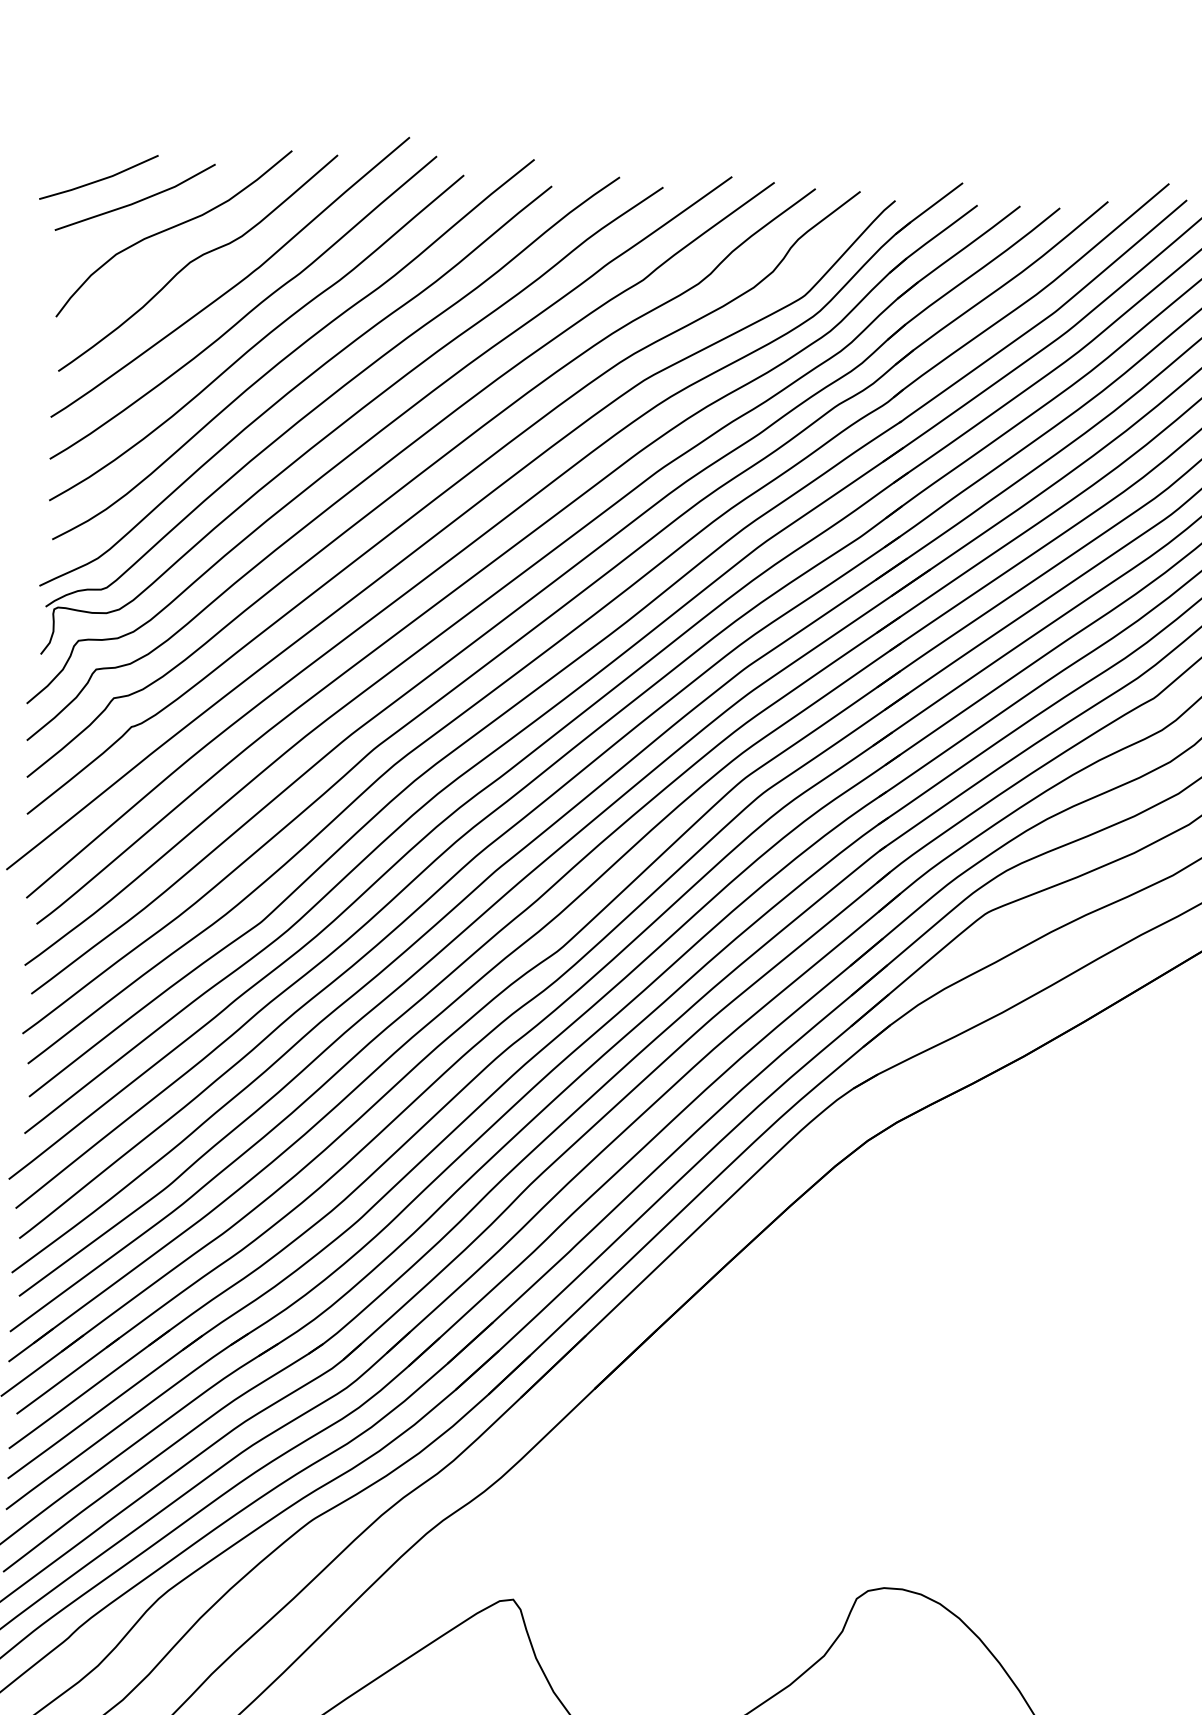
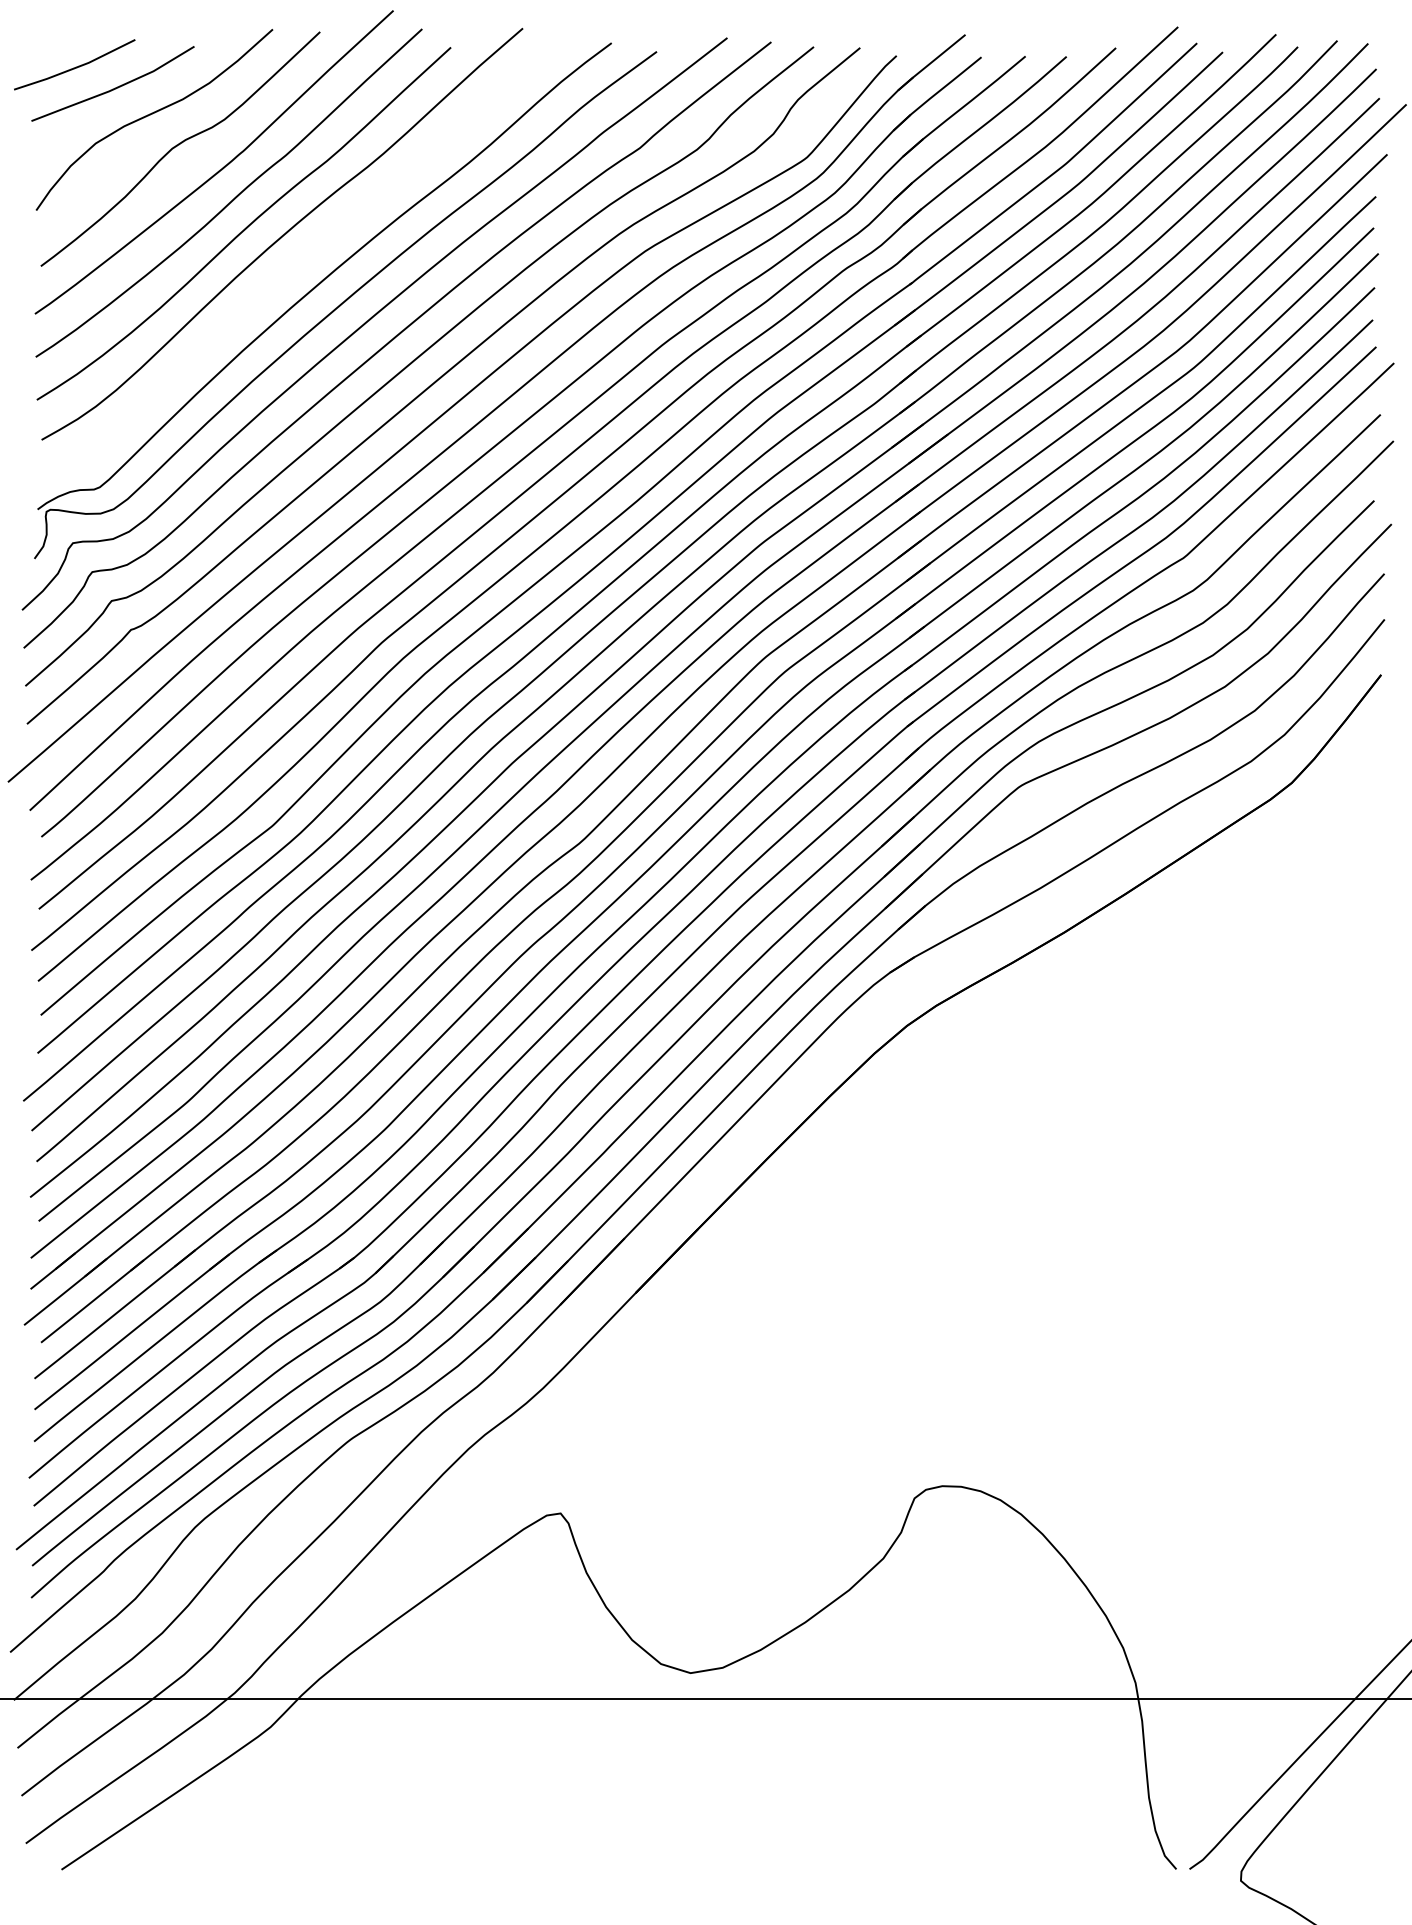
curve: (296, 385) -> (286, 271), removed

